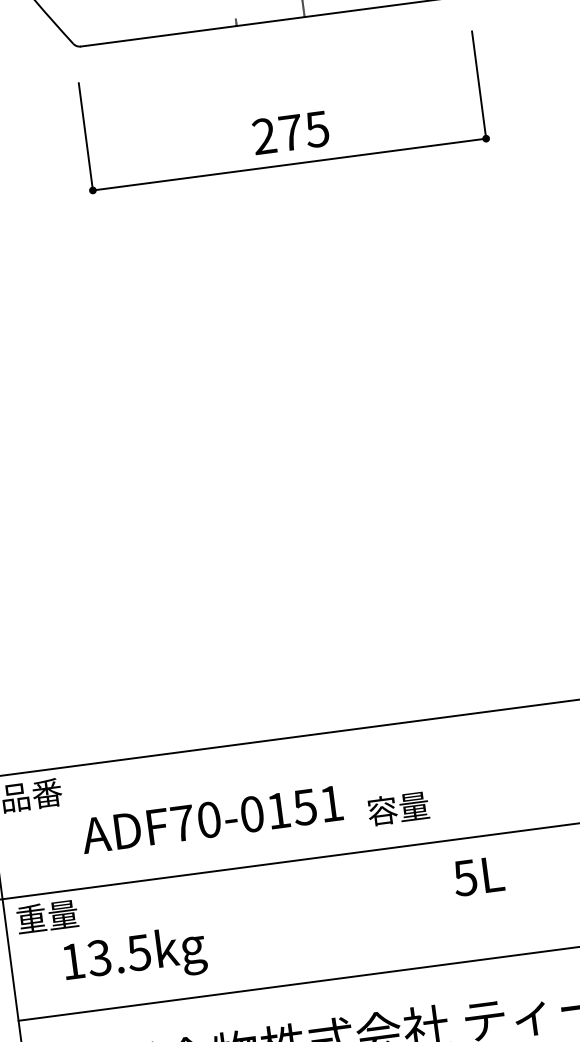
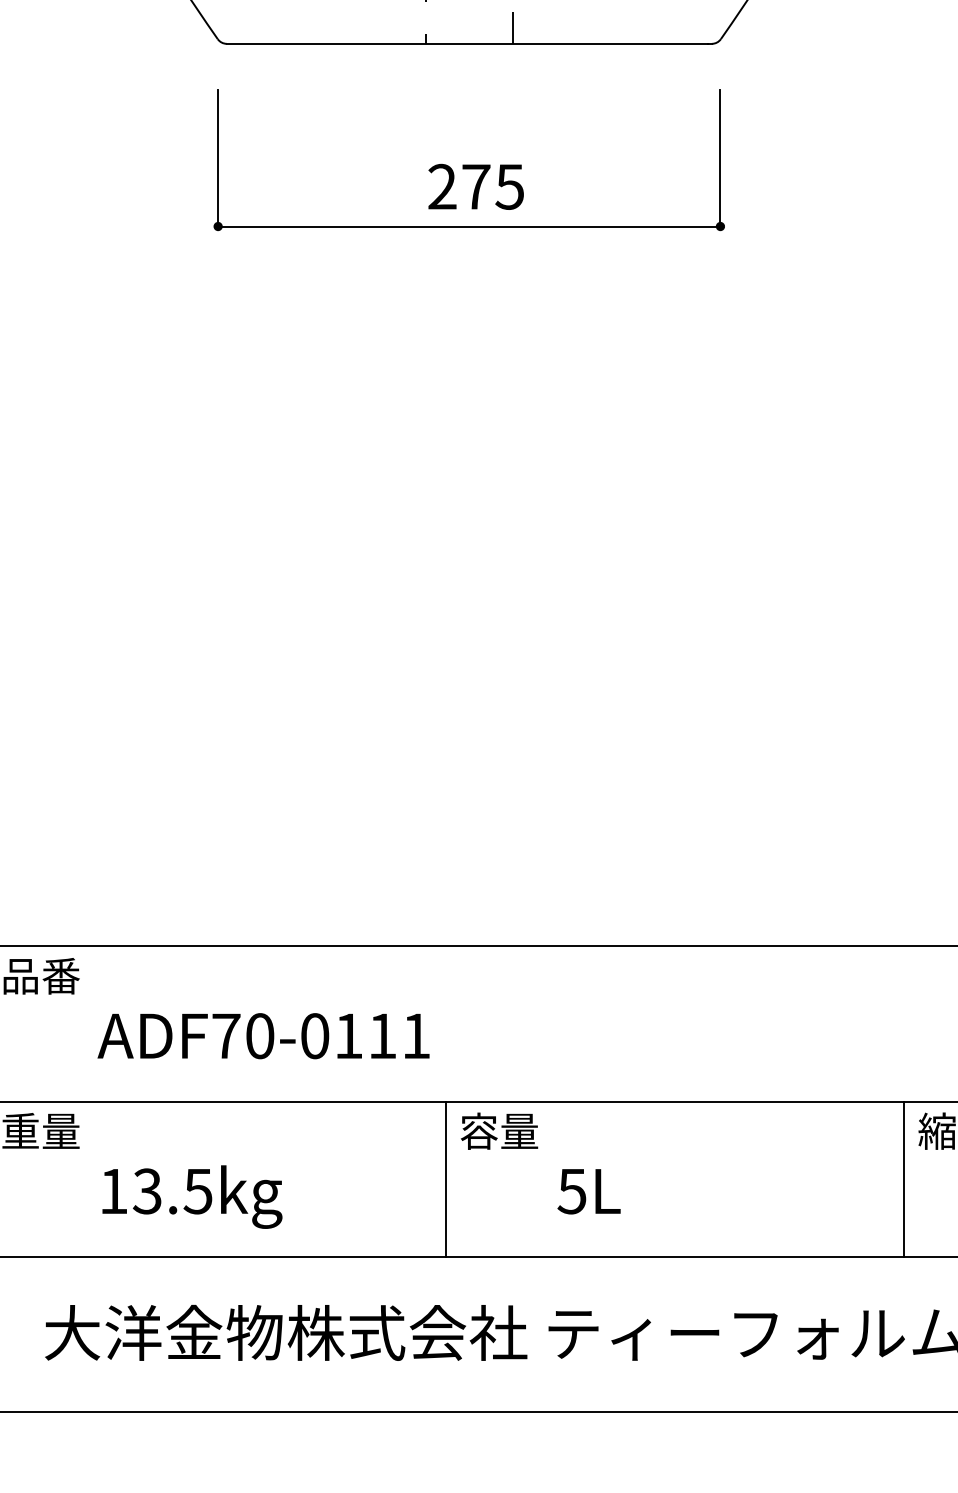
text: (304, 807) -> (381, 1036), ADF70-0151 -> ADF70-0111
text: (398, 808) -> (499, 1130), moved
text: (478, 876) -> (588, 1191), moved
line: (369, 912) -> (446, 1178), added
text: (135, 957) -> (192, 1196), moved

